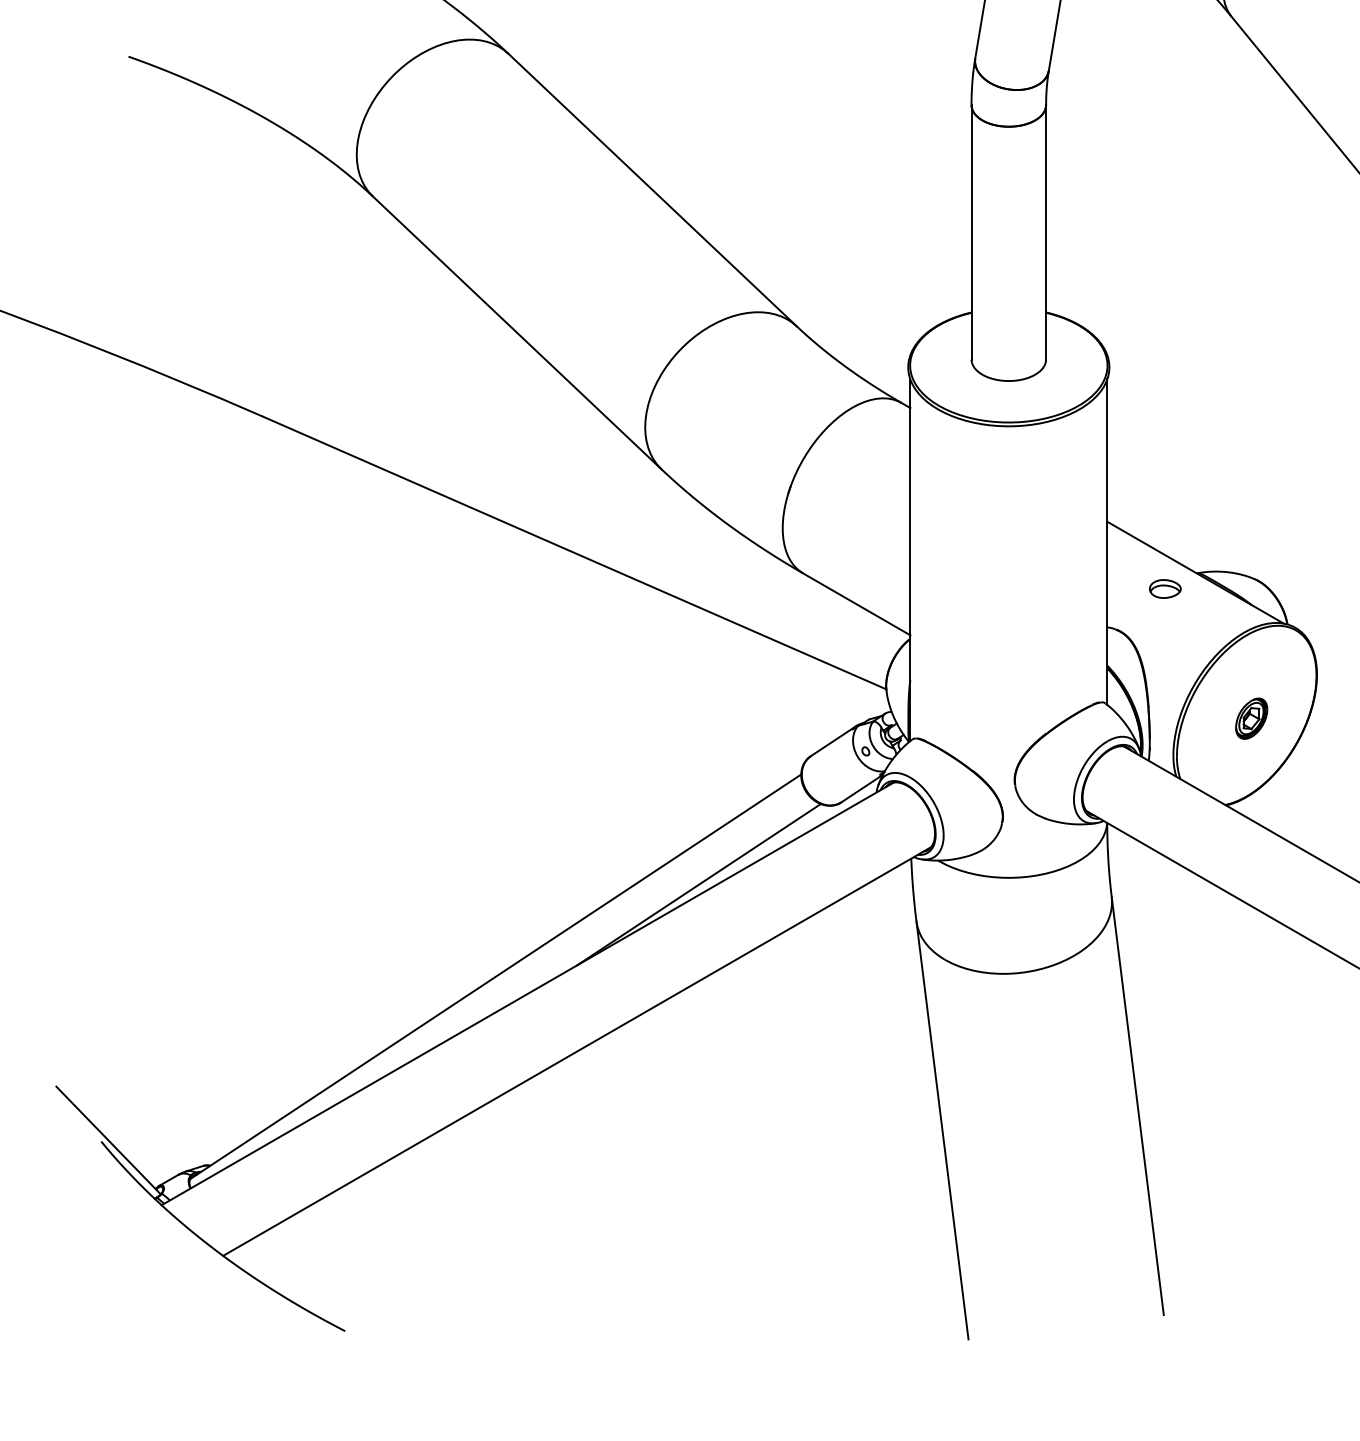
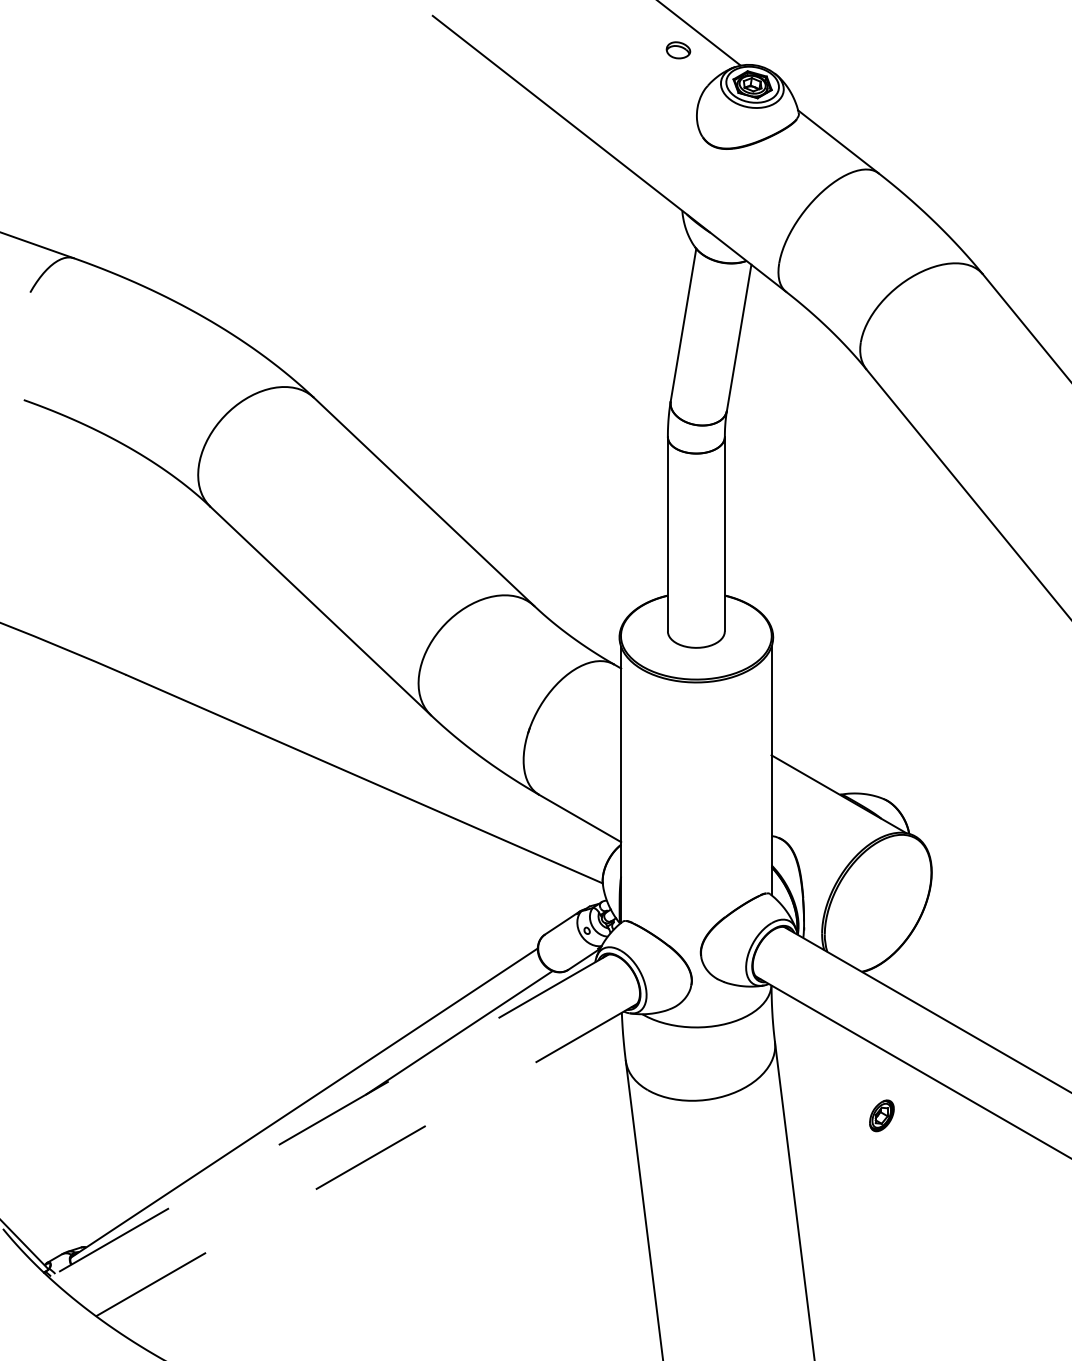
part: (1164, 588) -> (815, 806), removed
part: (1251, 718) -> (881, 1115), moved
line: (527, 994) -> (328, 1116), solid -> dashed
line: (578, 1050) -> (367, 1159), solid -> dashed

